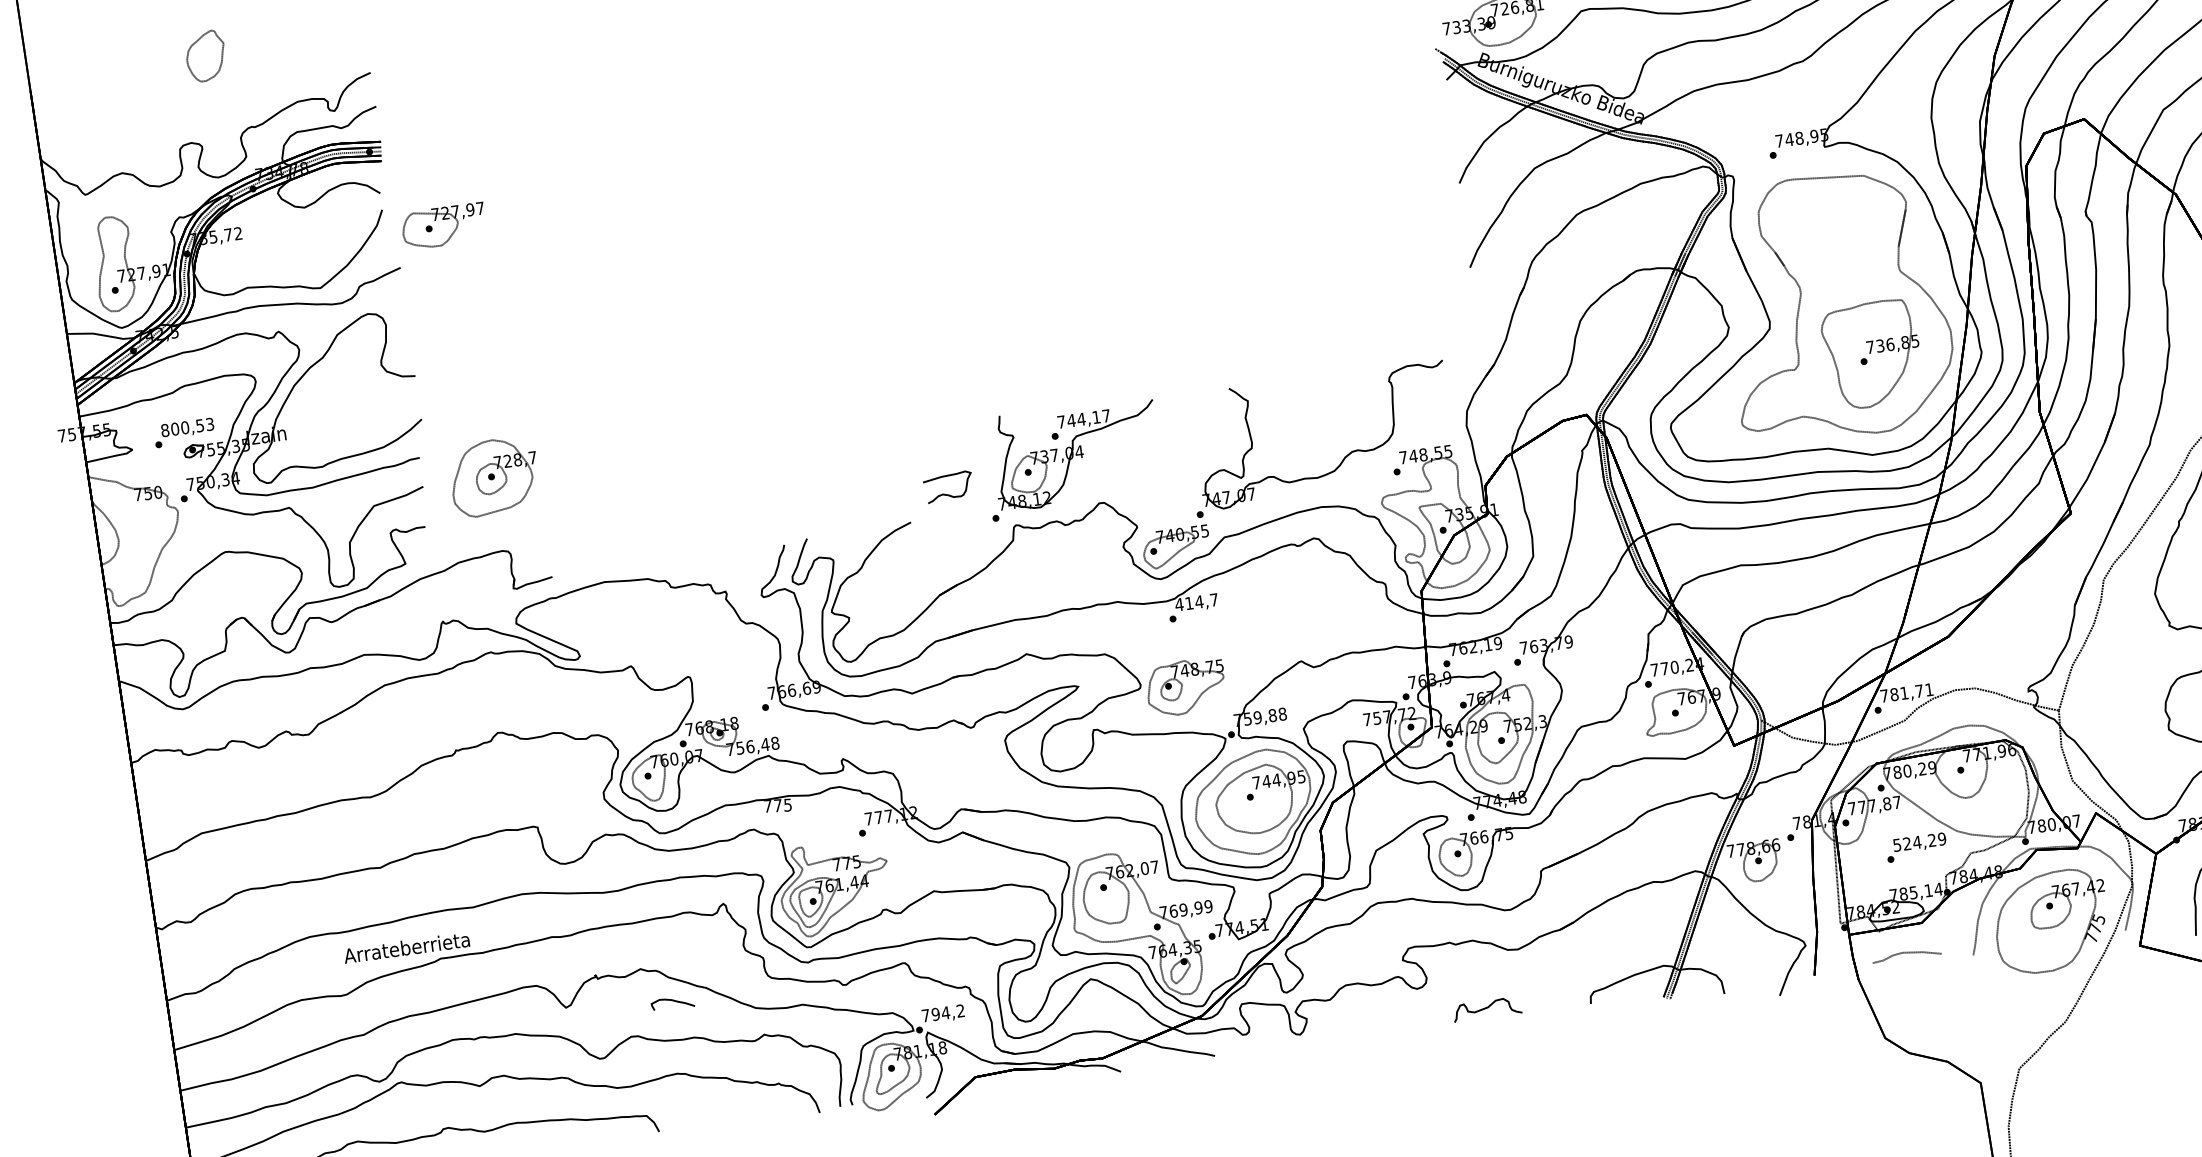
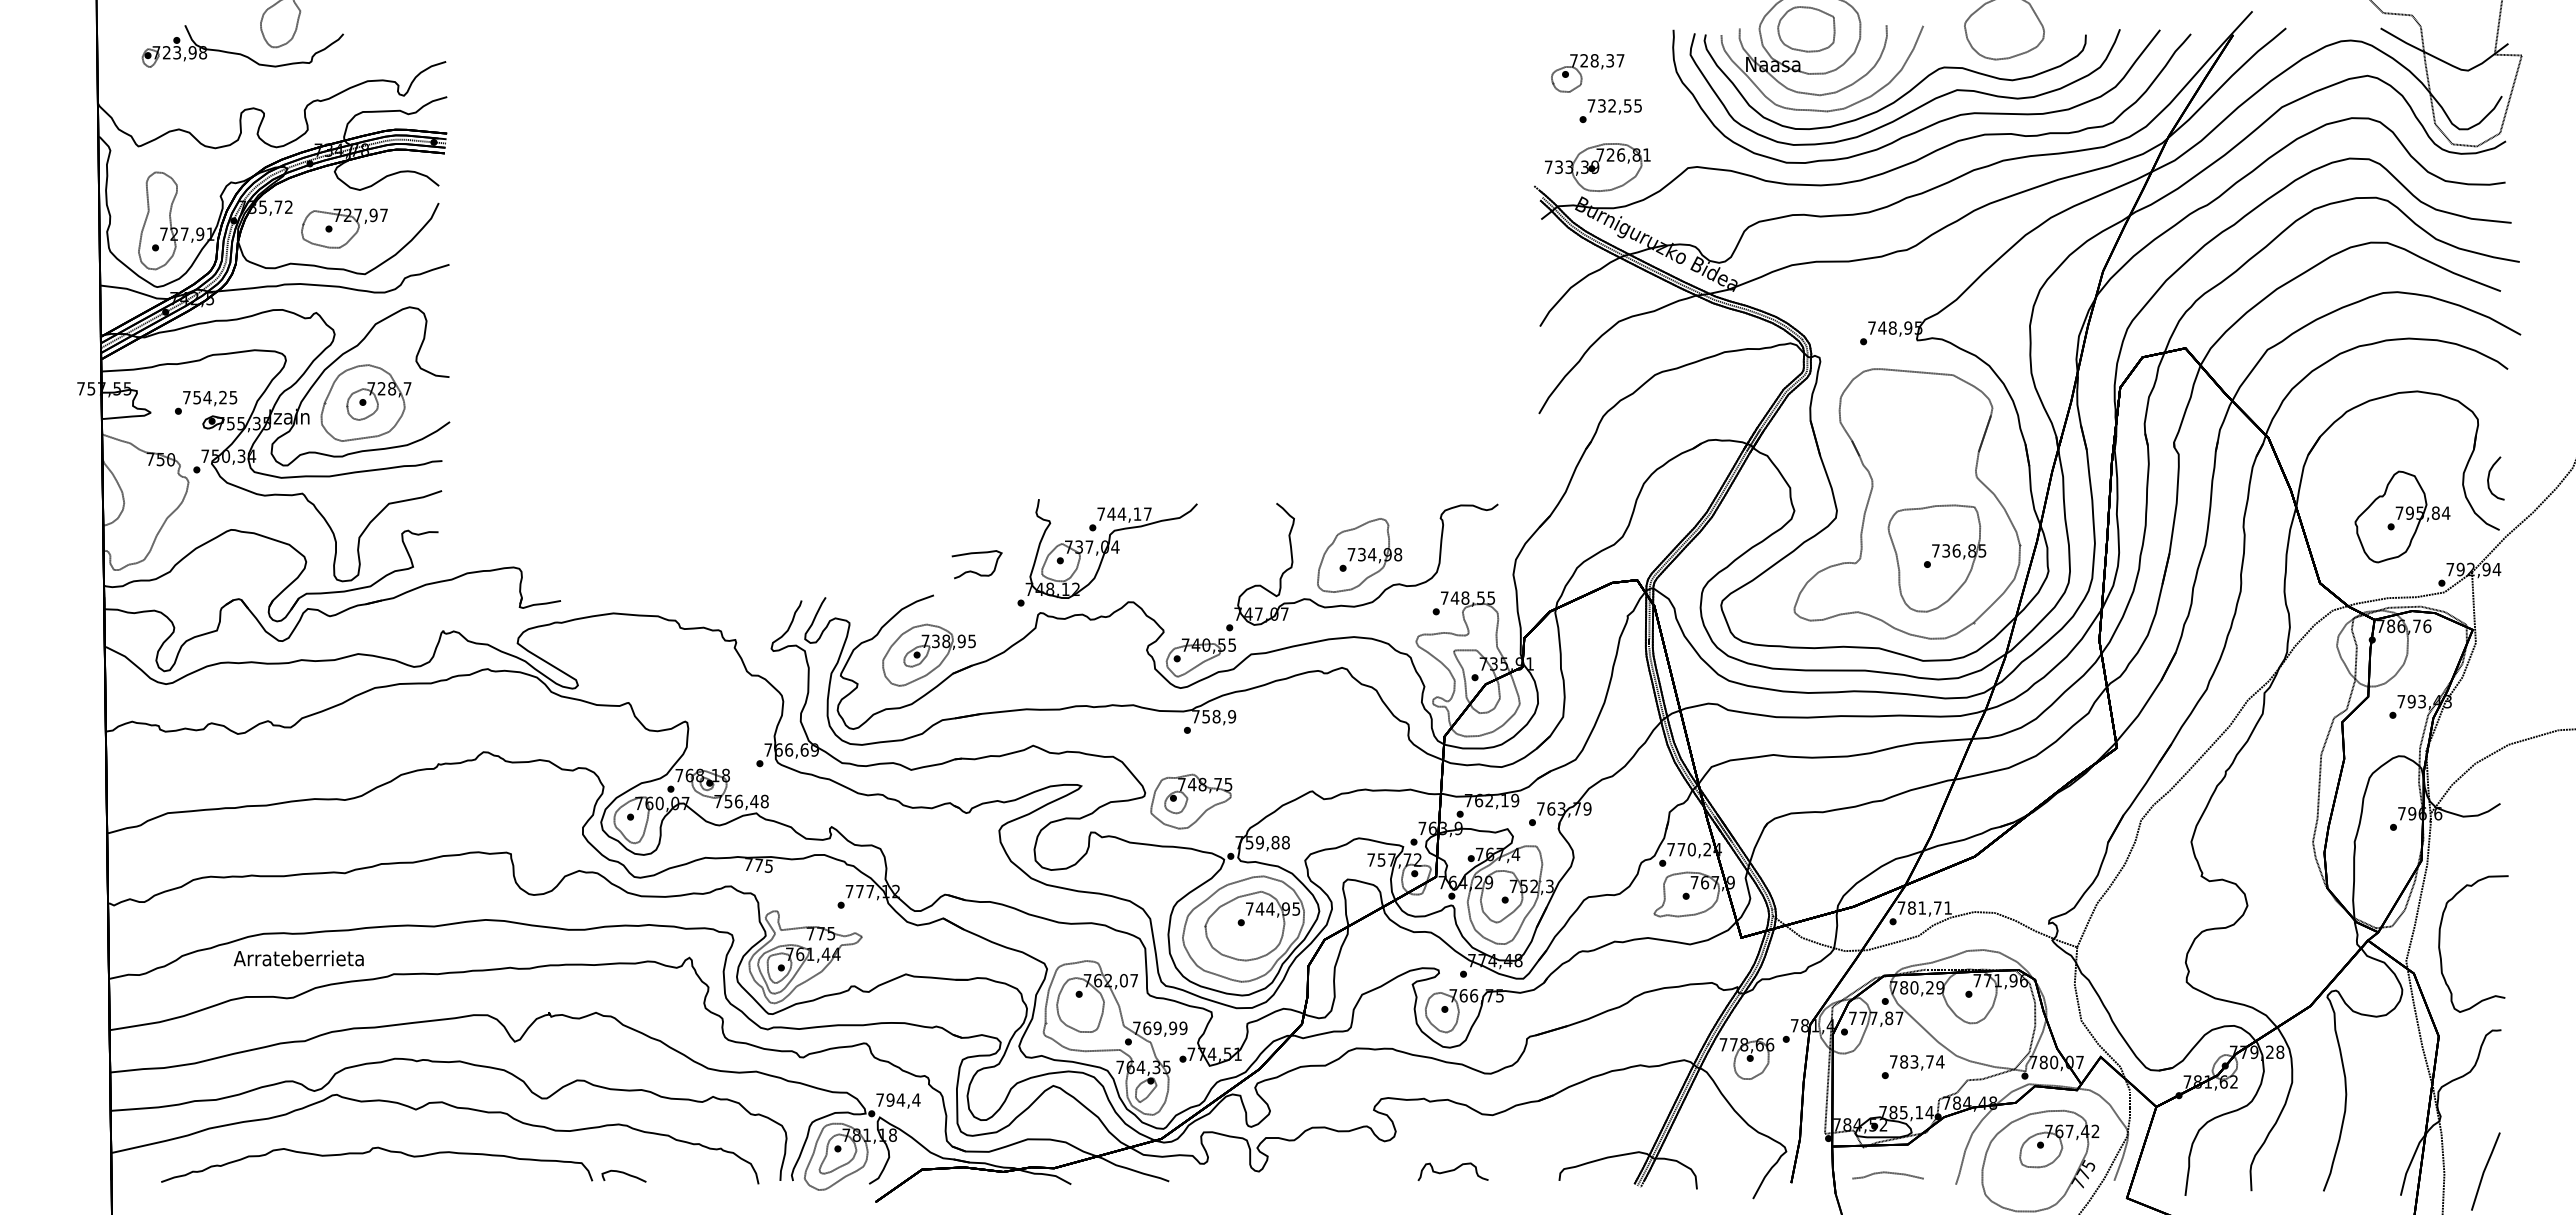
part: (172, 91) -> (241, 53), added
part: (444, 226) -> (344, 228), moved
text: (186, 427) -> (209, 397), 800,53 -> 754,25
part: (1315, 427) -> (1359, 555), added
part: (494, 476) -> (365, 402), moved
part: (913, 580) -> (928, 654), added
text: (1196, 602) -> (1213, 716), 414,7 -> 758,9
text: (1919, 841) -> (1916, 1061), 524,29 -> 783,74
text: (406, 947) -> (298, 958), moved
curve: (672, 1001) -> (624, 1174), moved
text: (960, 1010) -> (916, 1099), 794,2 -> 794,4

